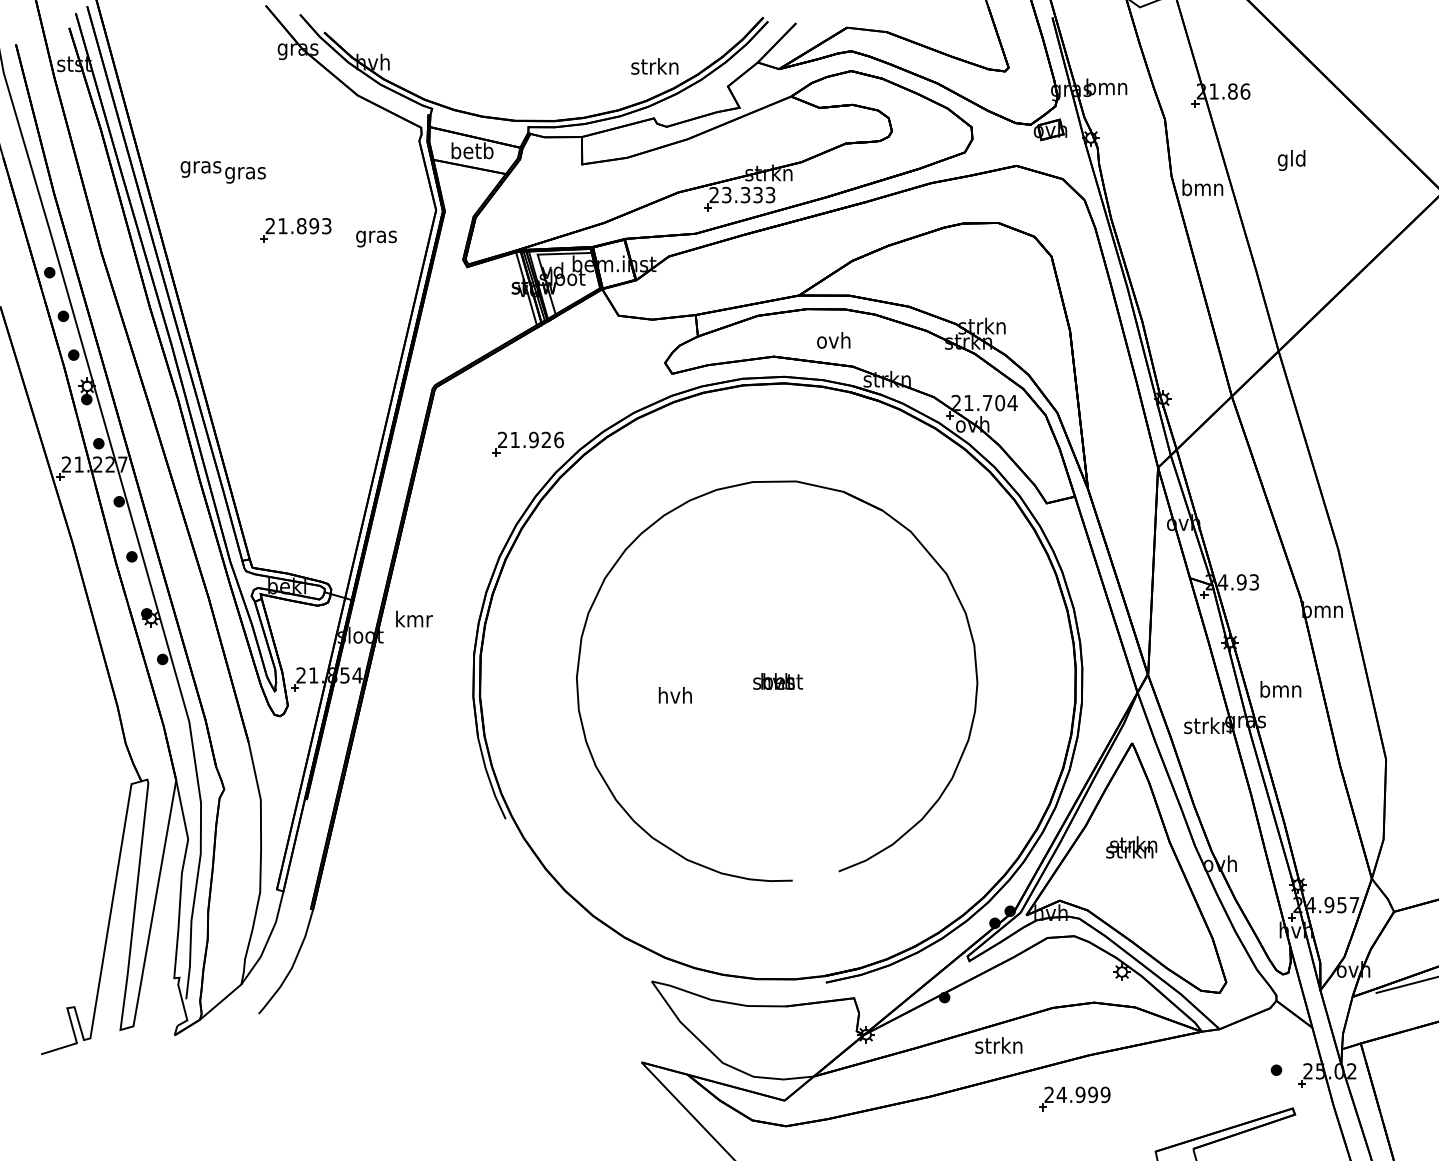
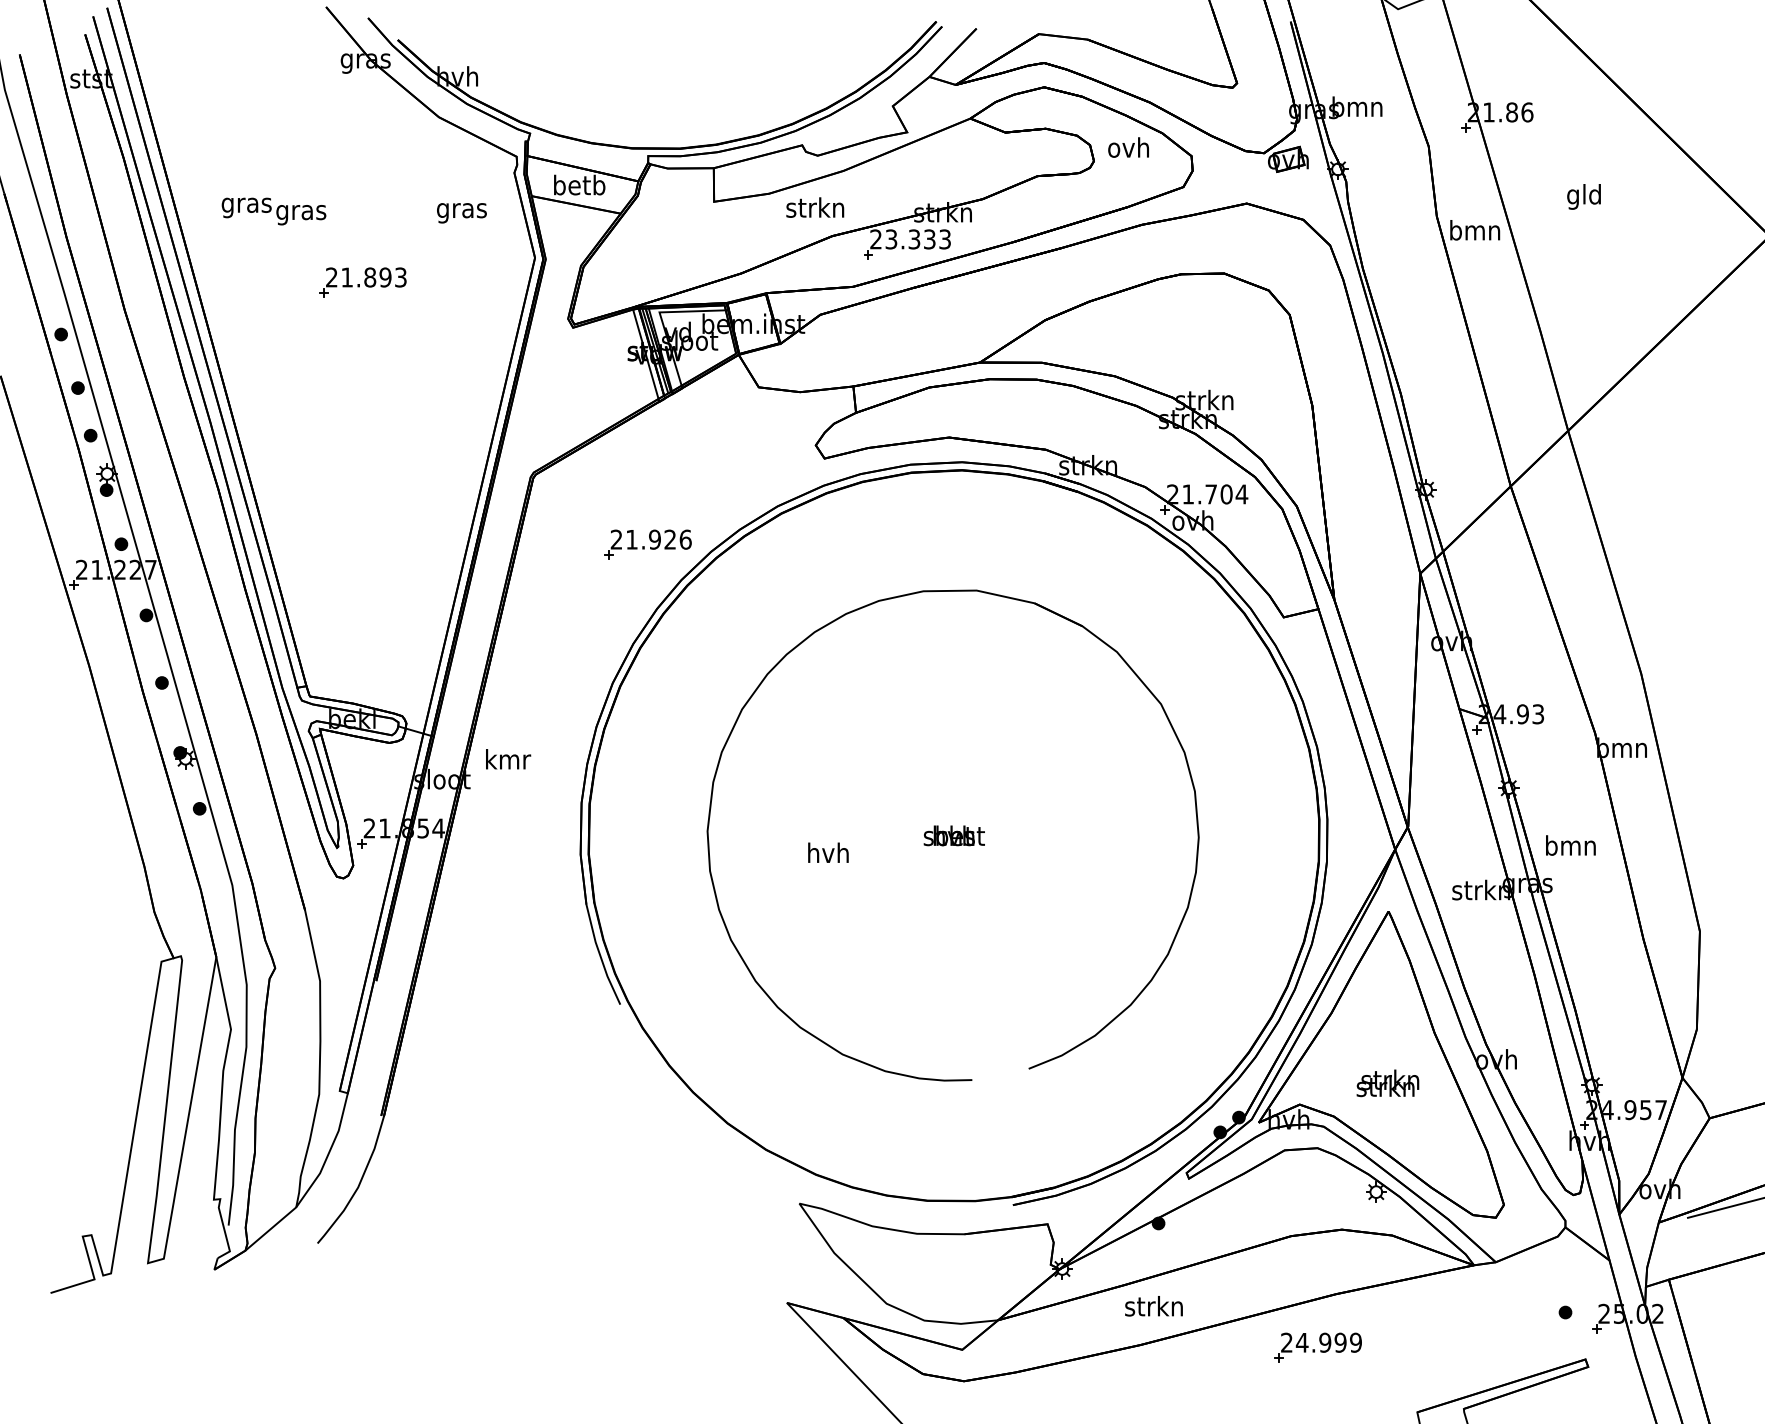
text: (655, 66) -> (815, 207), moved
text: (376, 239) -> (461, 213), moved
text: (833, 340) -> (1128, 147), moved
text: (1131, 847) -> (1387, 1083), moved
text: (998, 1045) -> (1153, 1306), moved

